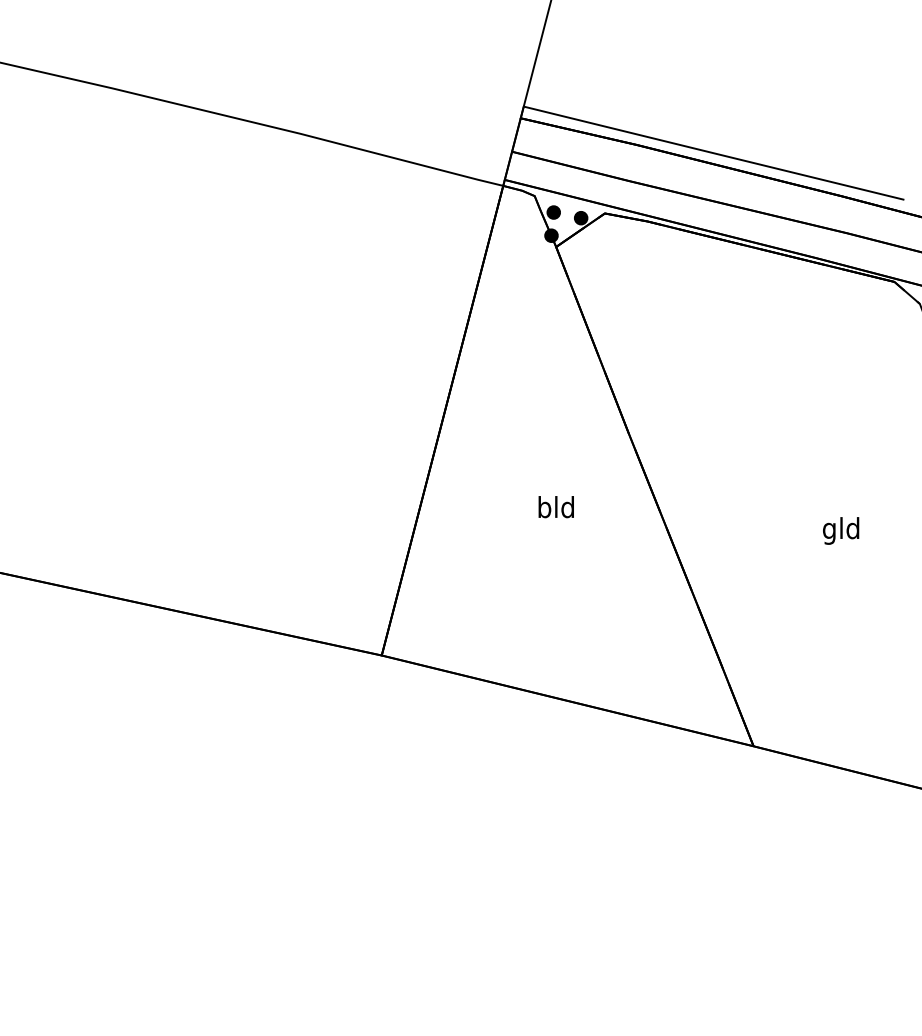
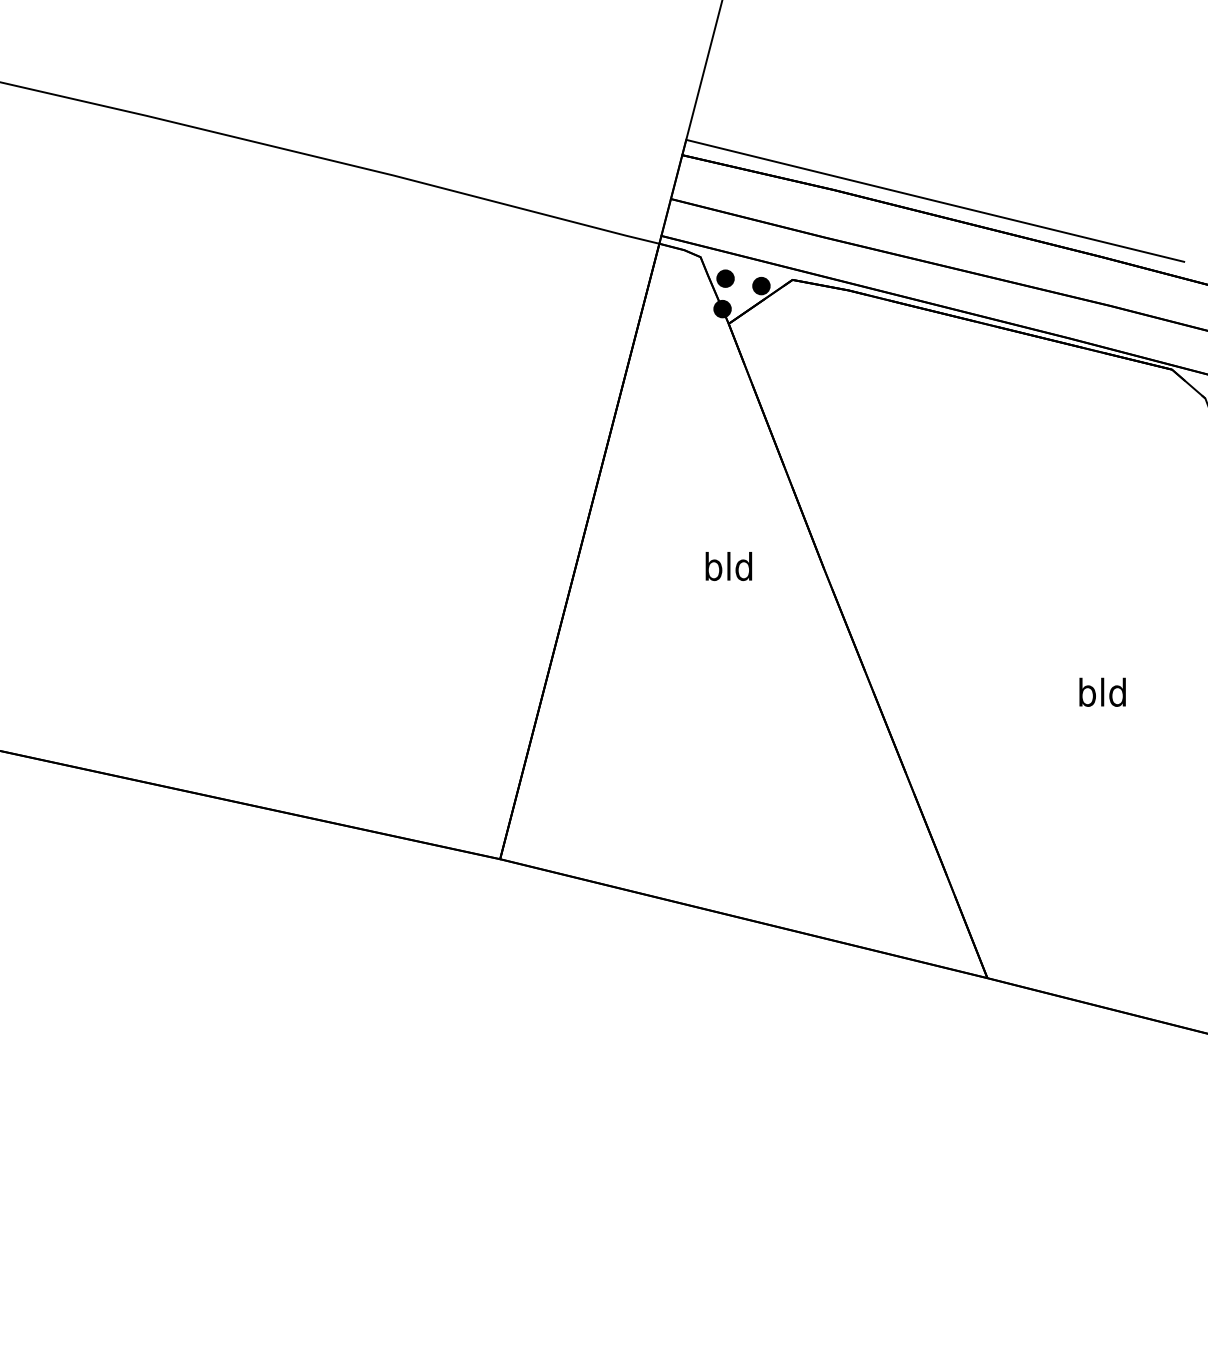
text: (555, 507) -> (727, 566), moved
text: (829, 530) -> (1086, 695), gld -> bld

